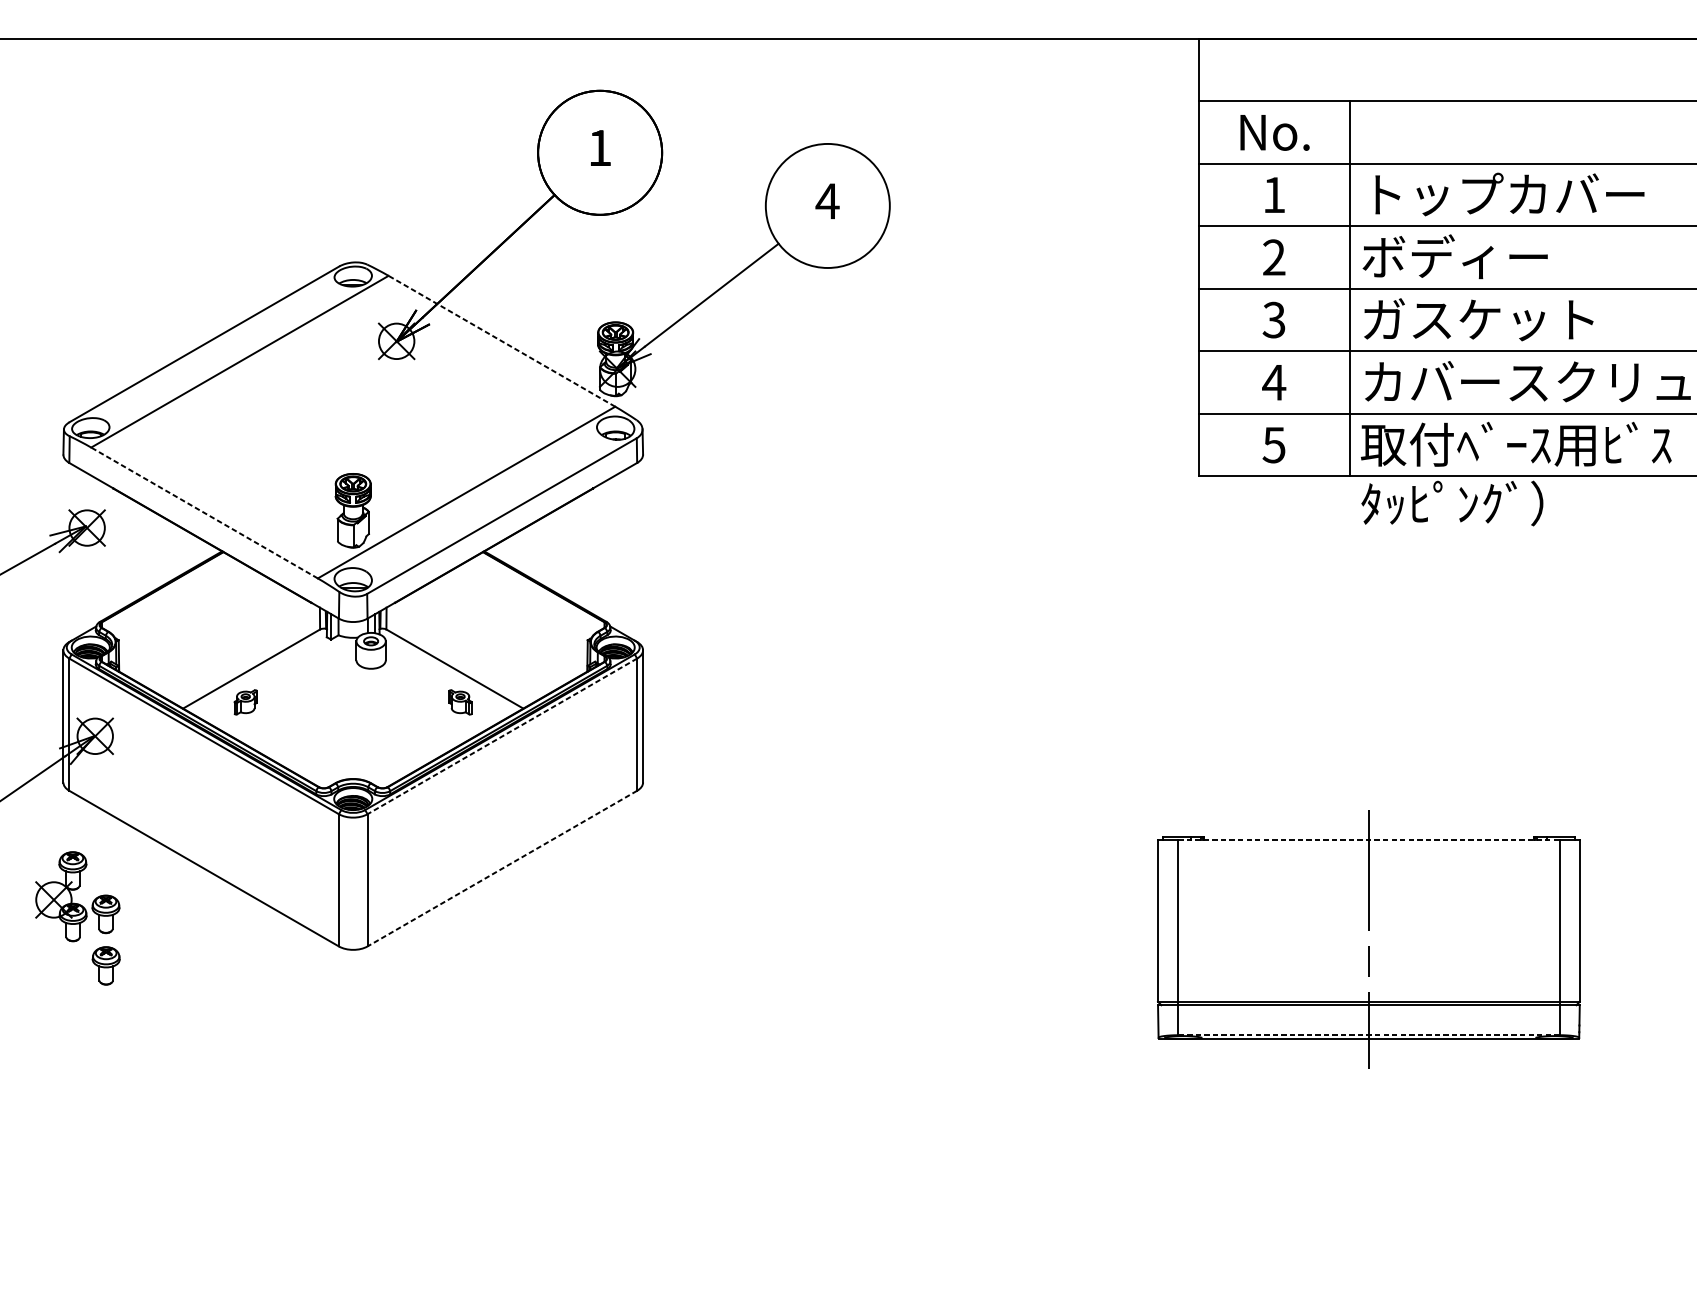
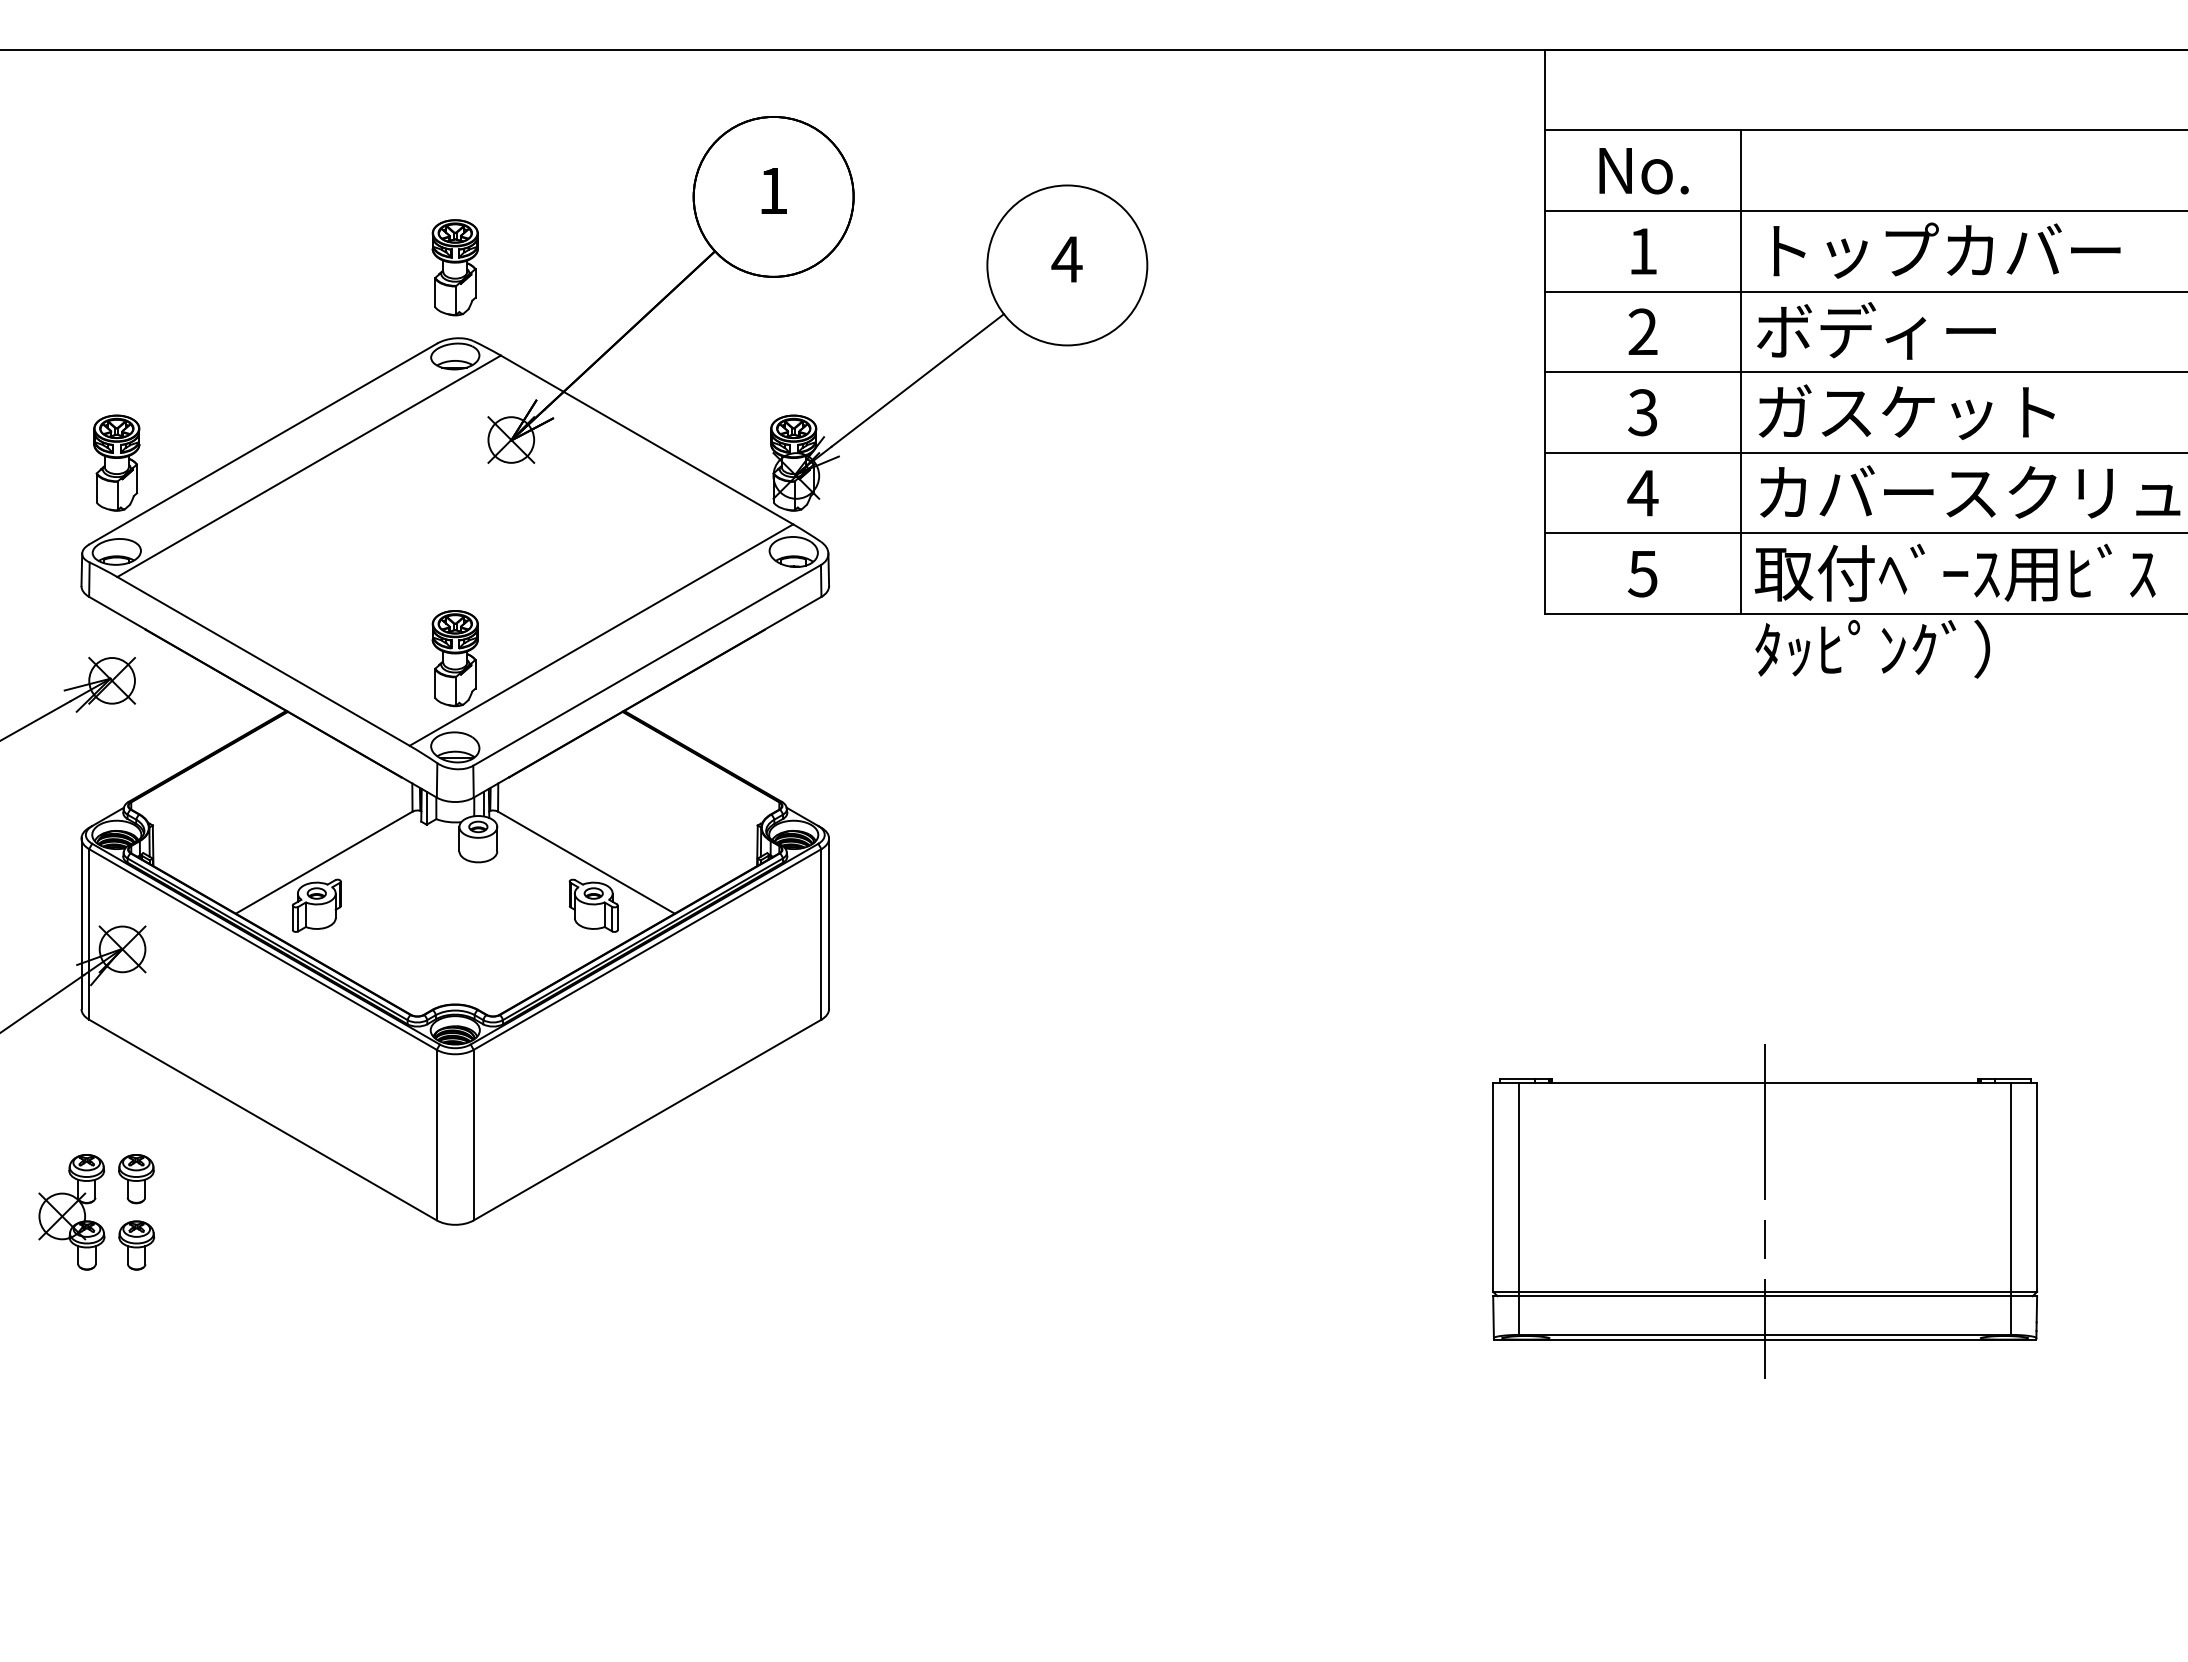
part: (352, 207) -> (454, 267), added
line: (502, 340) -> (647, 439), dashed -> solid
part: (90, 358) -> (116, 462), added
line: (204, 513) -> (263, 661), dashed -> solid
part: (245, 702) -> (316, 905), size x1.67
part: (460, 702) -> (593, 905), size x1.67
line: (502, 736) -> (647, 949), dashed -> solid
line: (1369, 839) -> (1765, 1082), dashed -> solid
line: (502, 868) -> (647, 1120), dashed -> solid
part: (61, 896) -> (71, 1212), moved
line: (1369, 1034) -> (1765, 1334), dashed -> solid

